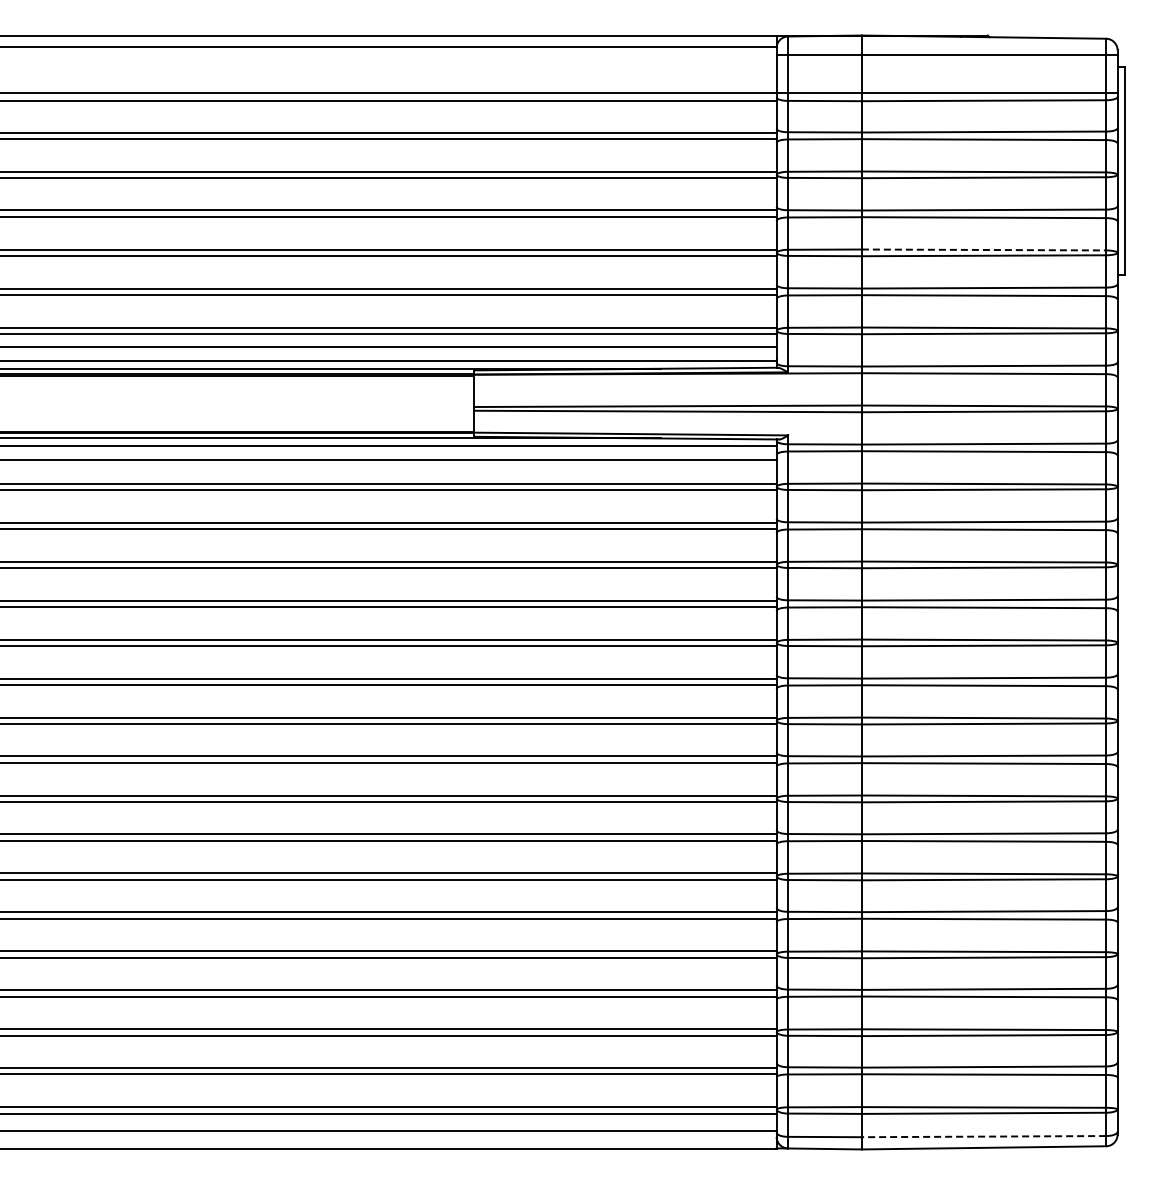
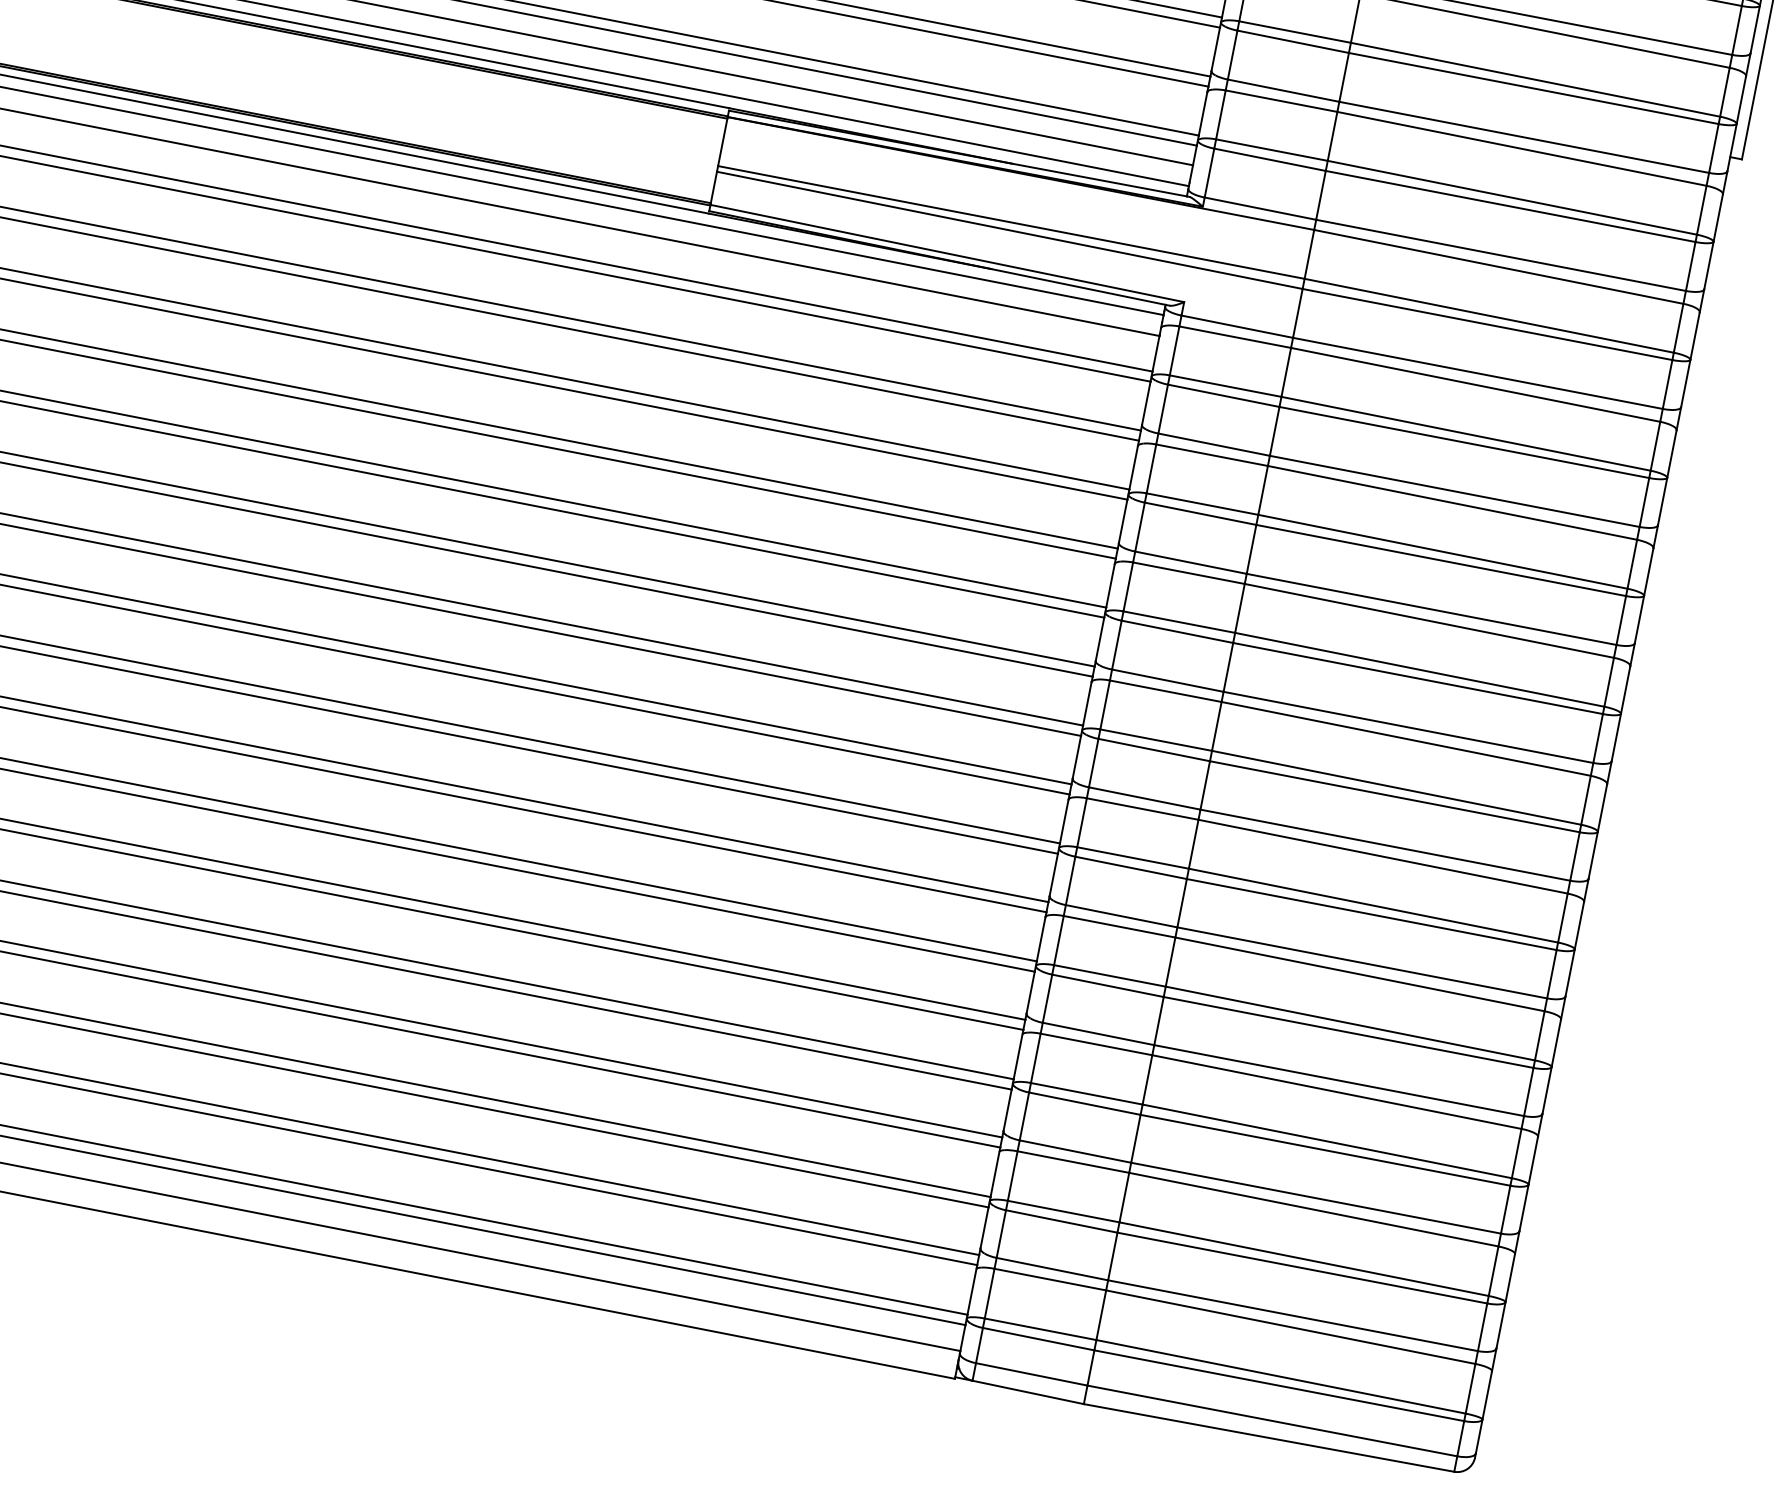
line: (984, 249) -> (1536, 79), dashed -> solid
line: (983, 1136) -> (1271, 1420), dashed -> solid

